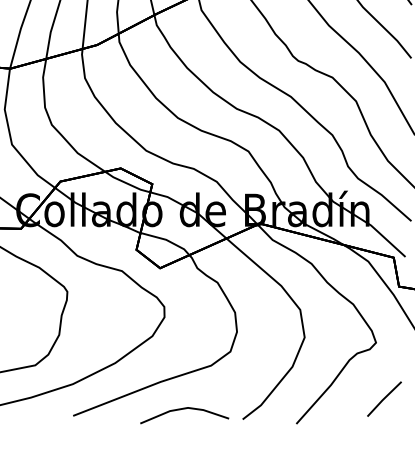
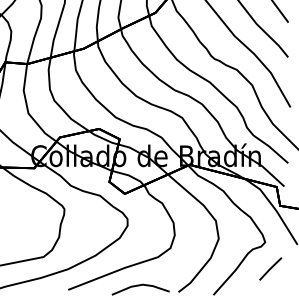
line: (384, 398) -> (270, 268), moved

